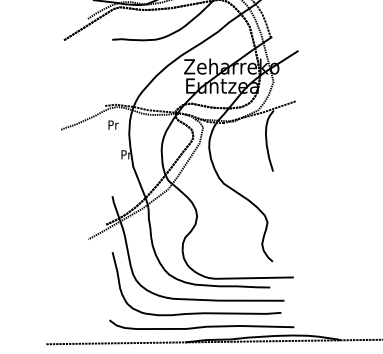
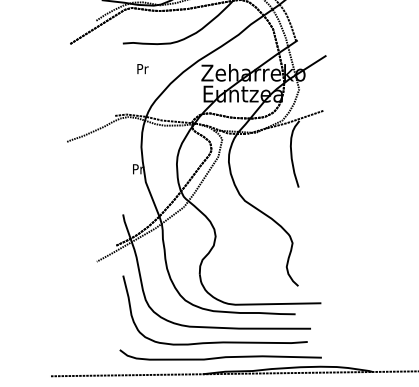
text: (113, 124) -> (142, 68), moved

